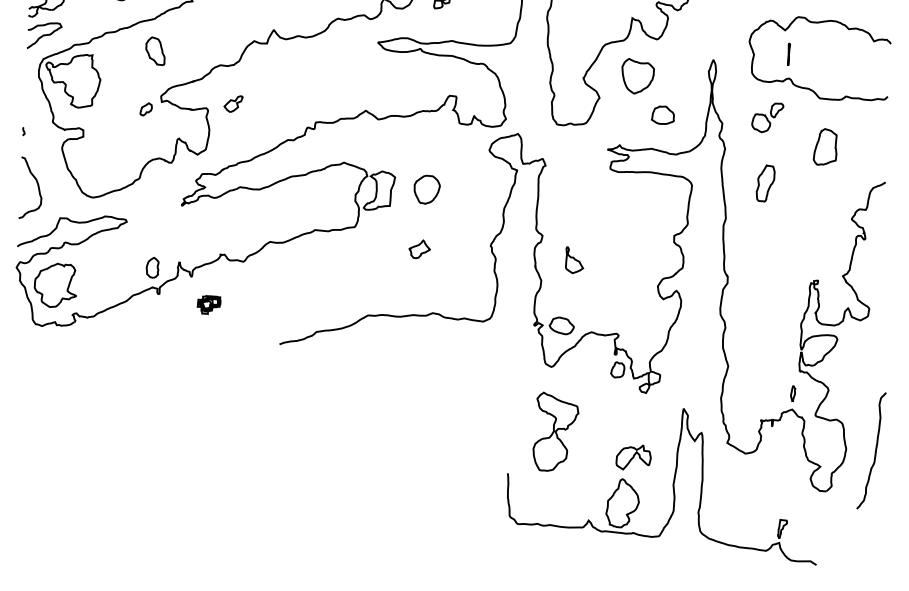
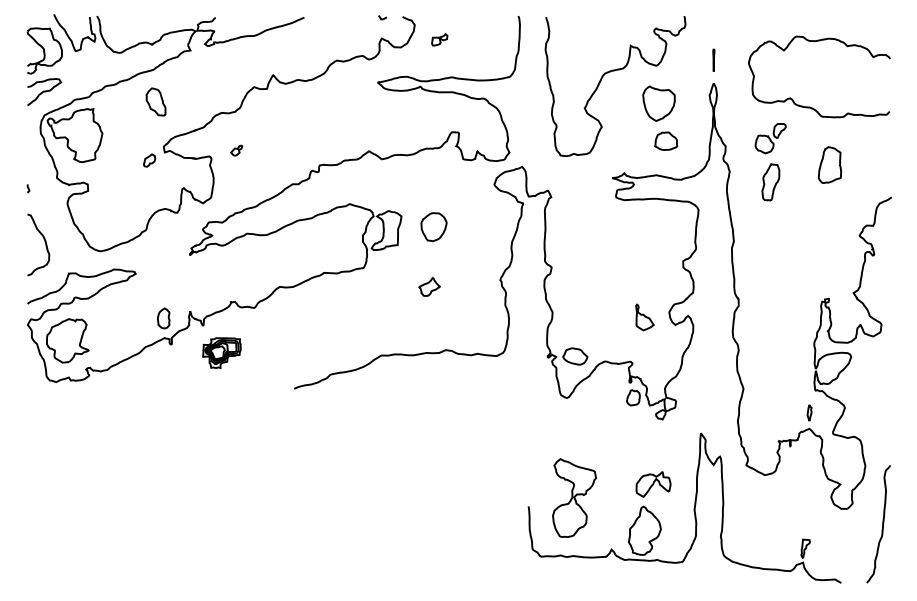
line: (788, 53) -> (713, 59), moved
part: (637, 76) -> (658, 103), moved
part: (233, 103) -> (236, 150), size x0.62
part: (765, 183) -> (770, 182), moved
part: (574, 260) -> (644, 317), moved
part: (208, 304) -> (221, 352), size x1.67
part: (555, 431) -> (574, 497), moved
curve: (875, 451) -> (882, 524), moved

